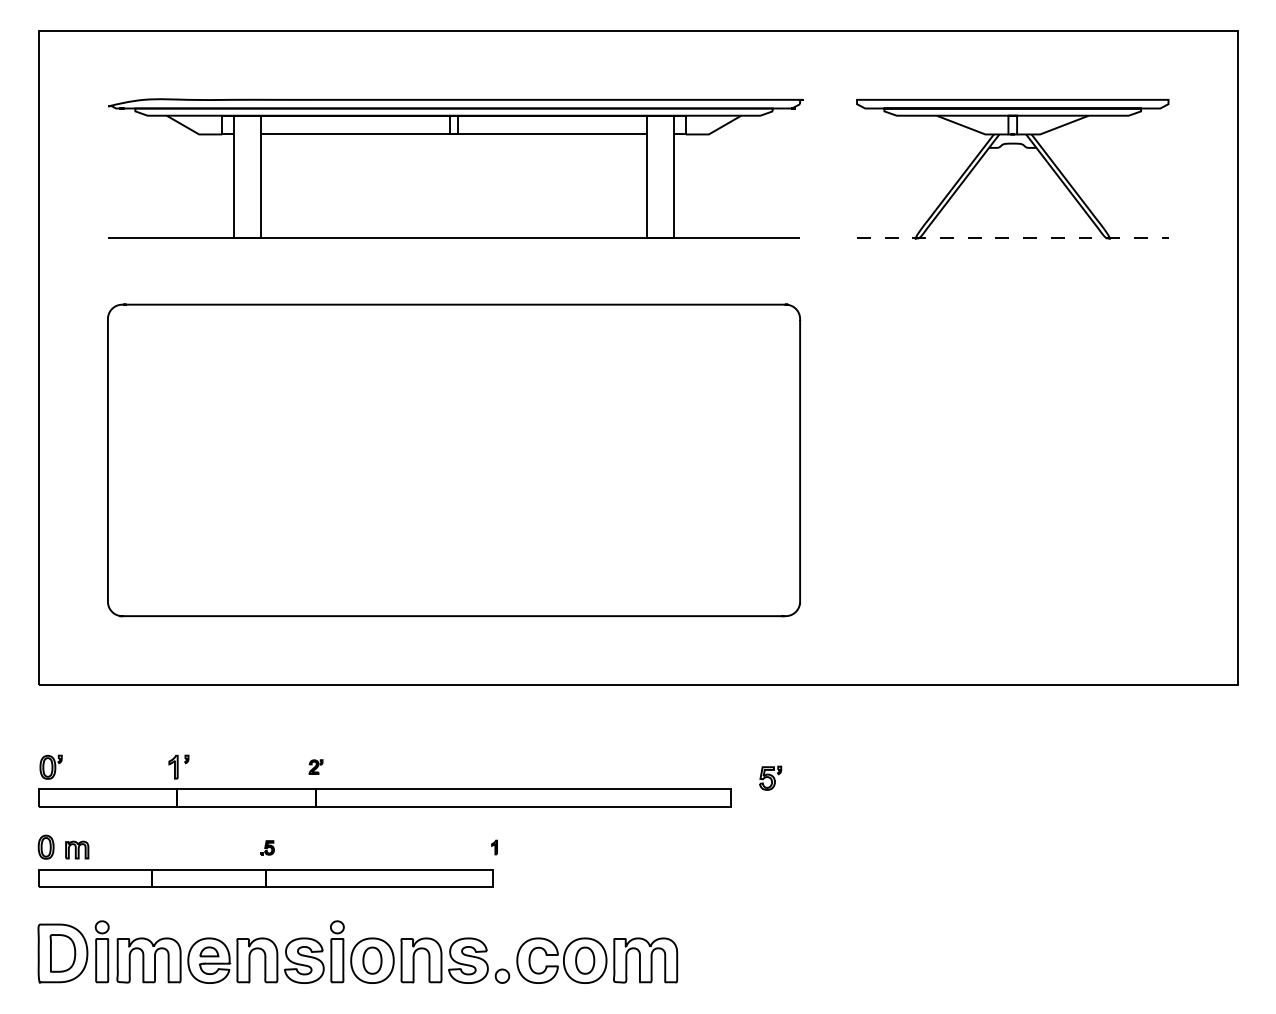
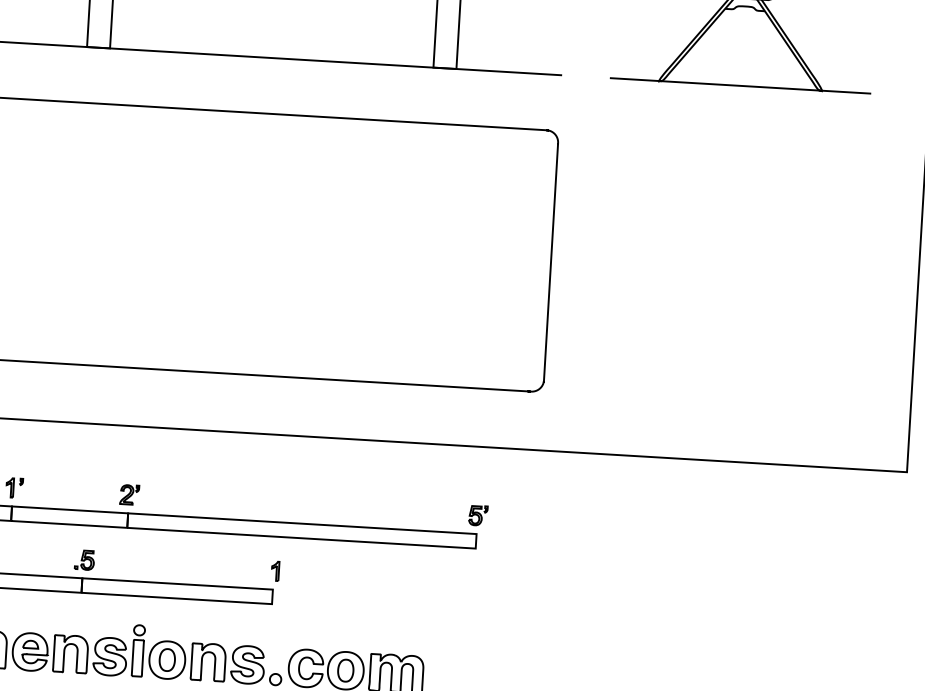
line: (1012, 238) -> (740, 86), dashed -> solid
part: (315, 766) -> (129, 494), size x1.67
part: (770, 777) -> (478, 515), moved
part: (267, 847) -> (84, 559), size x1.67
part: (494, 847) -> (275, 571), size x1.67

